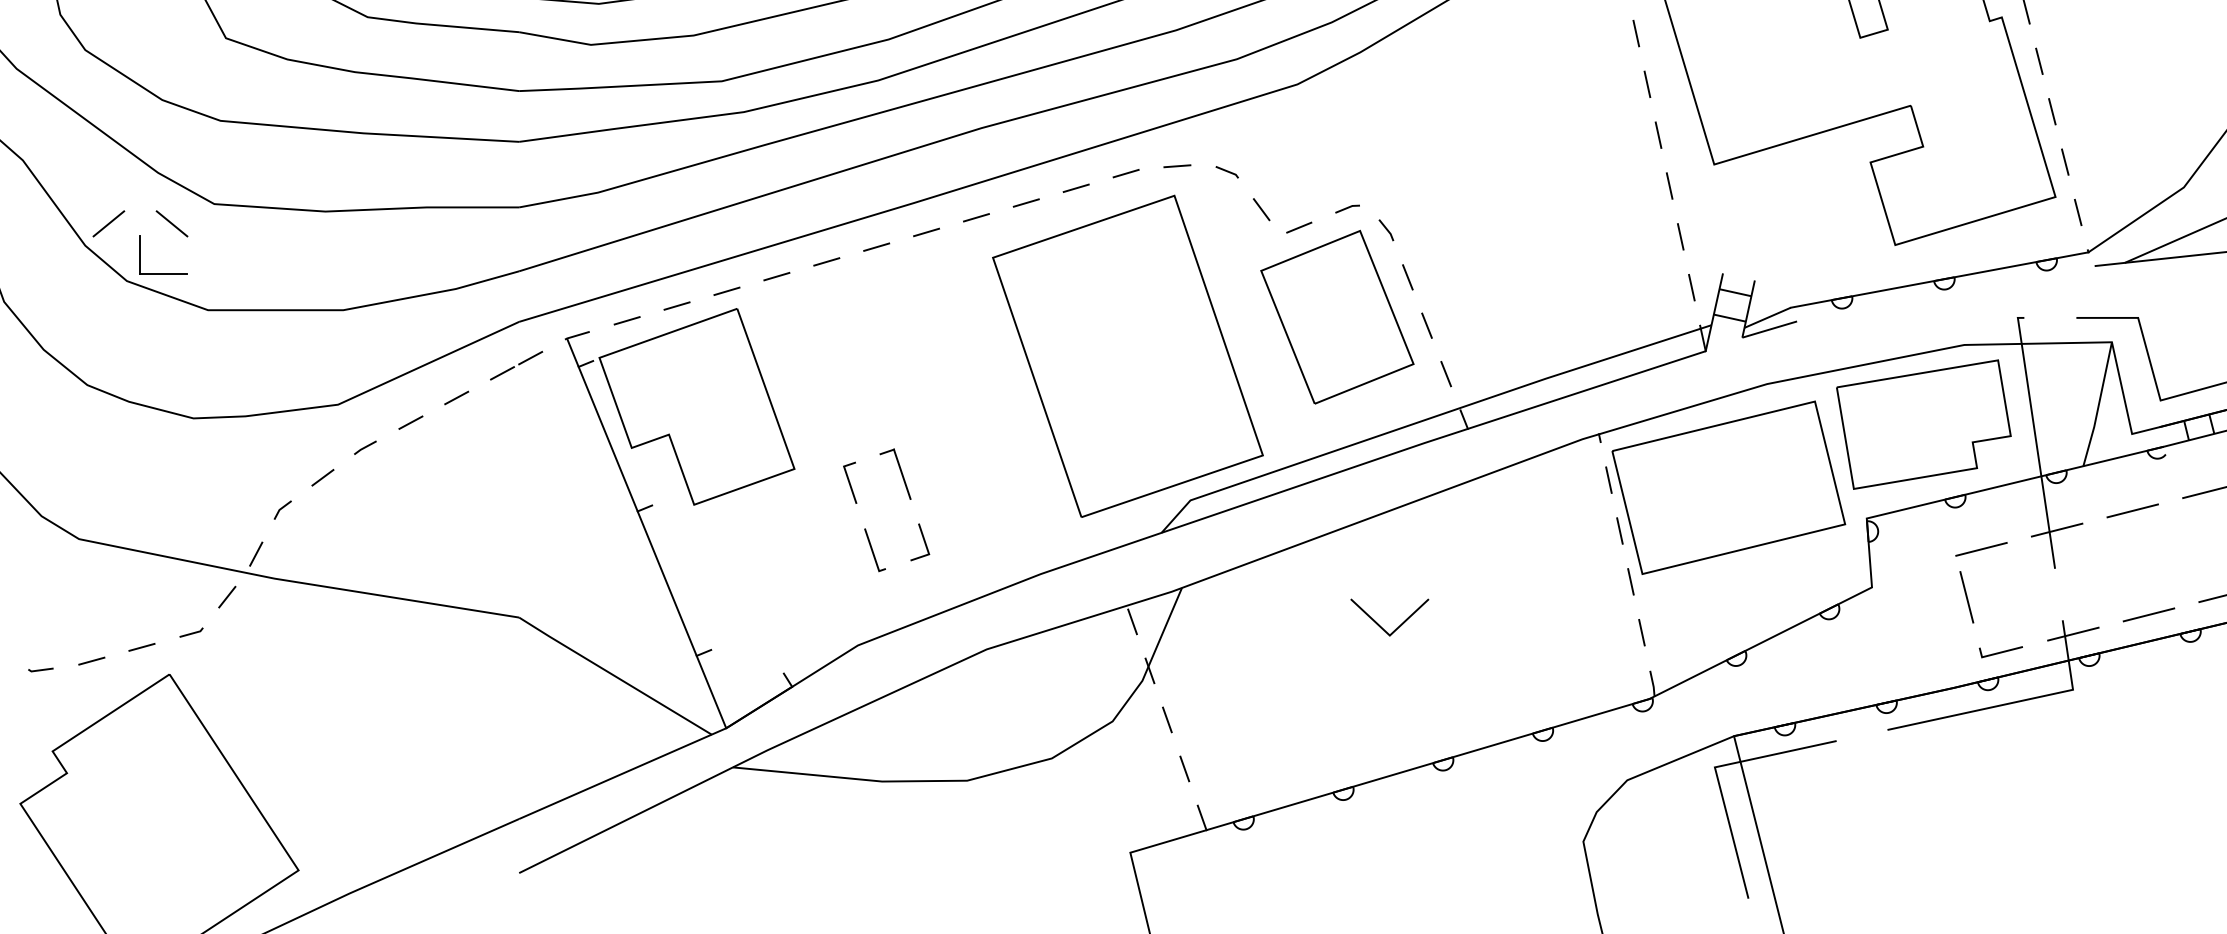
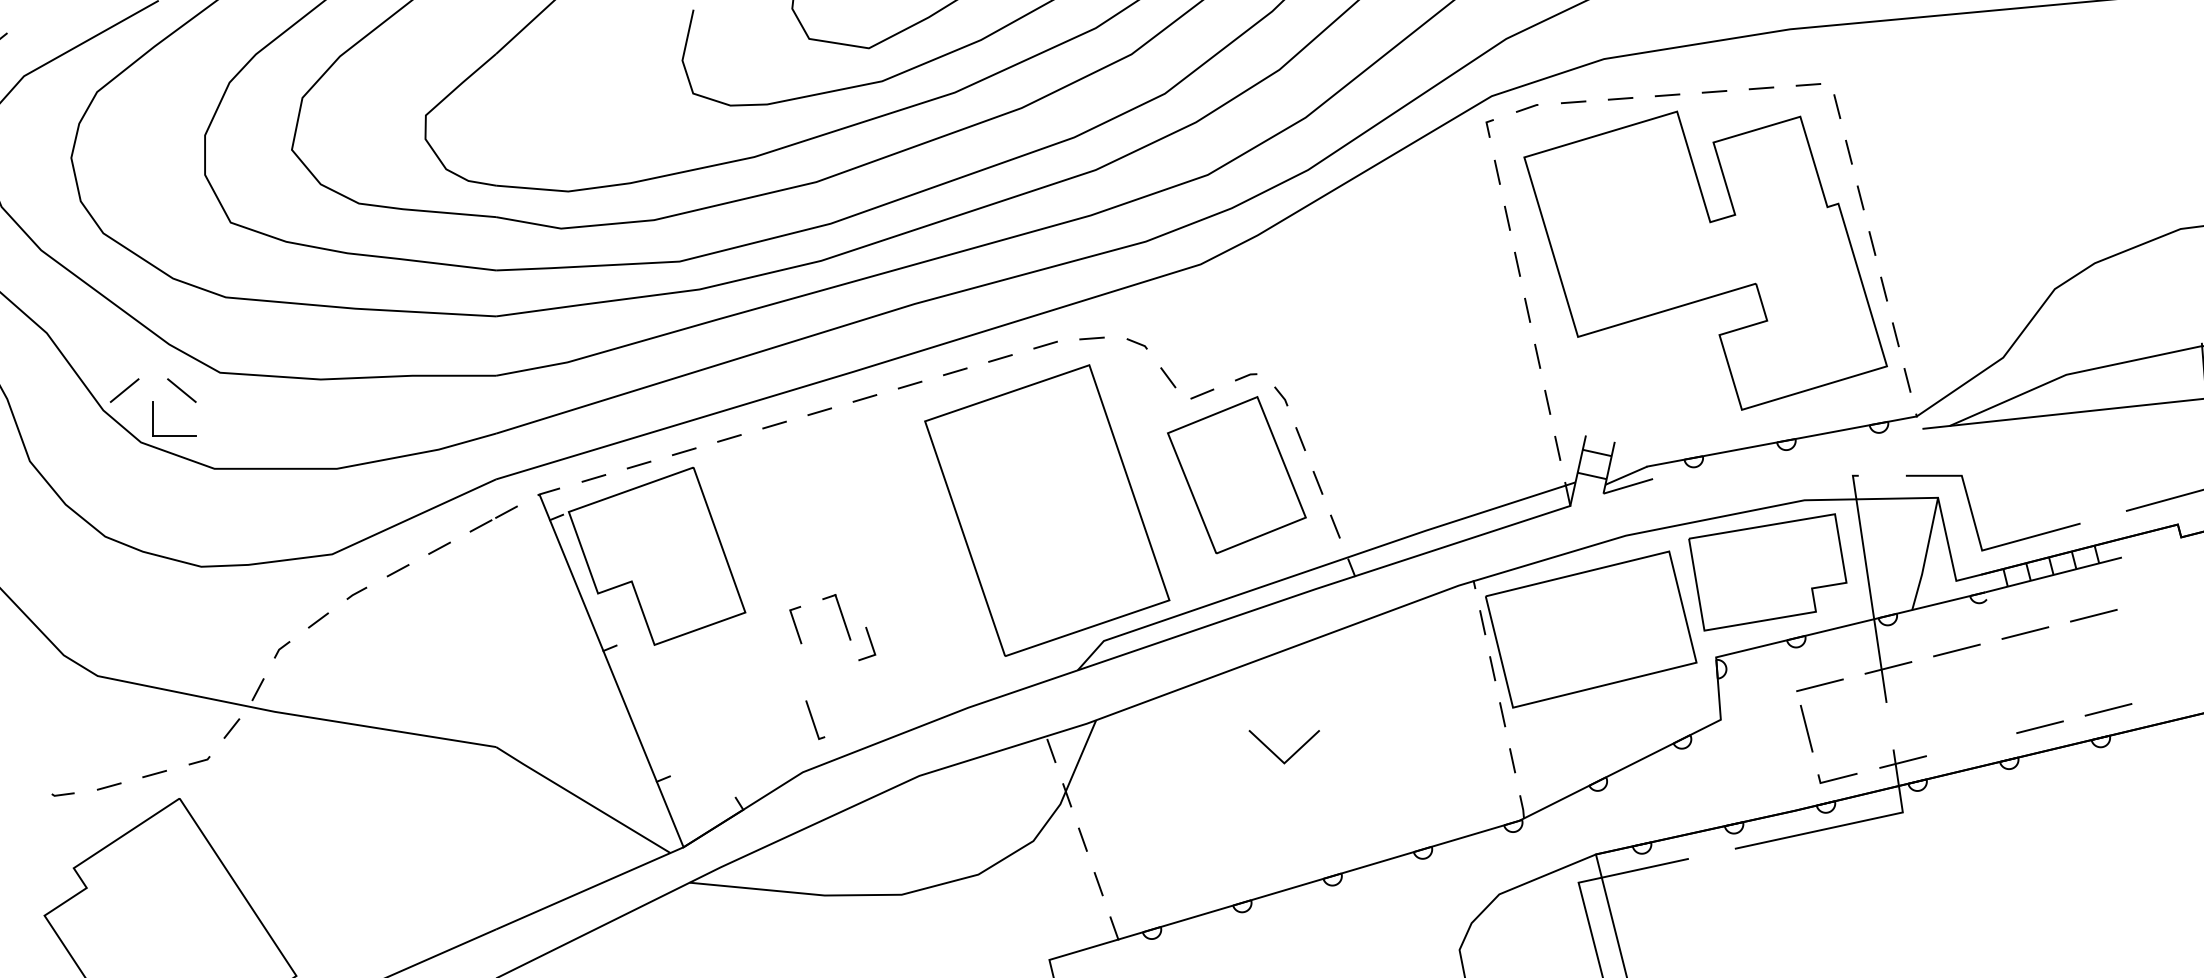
line: (922, 539) -> (869, 641), moved
line: (873, 549) -> (813, 719), moved
line: (2148, 614) -> (1971, 744), removed

